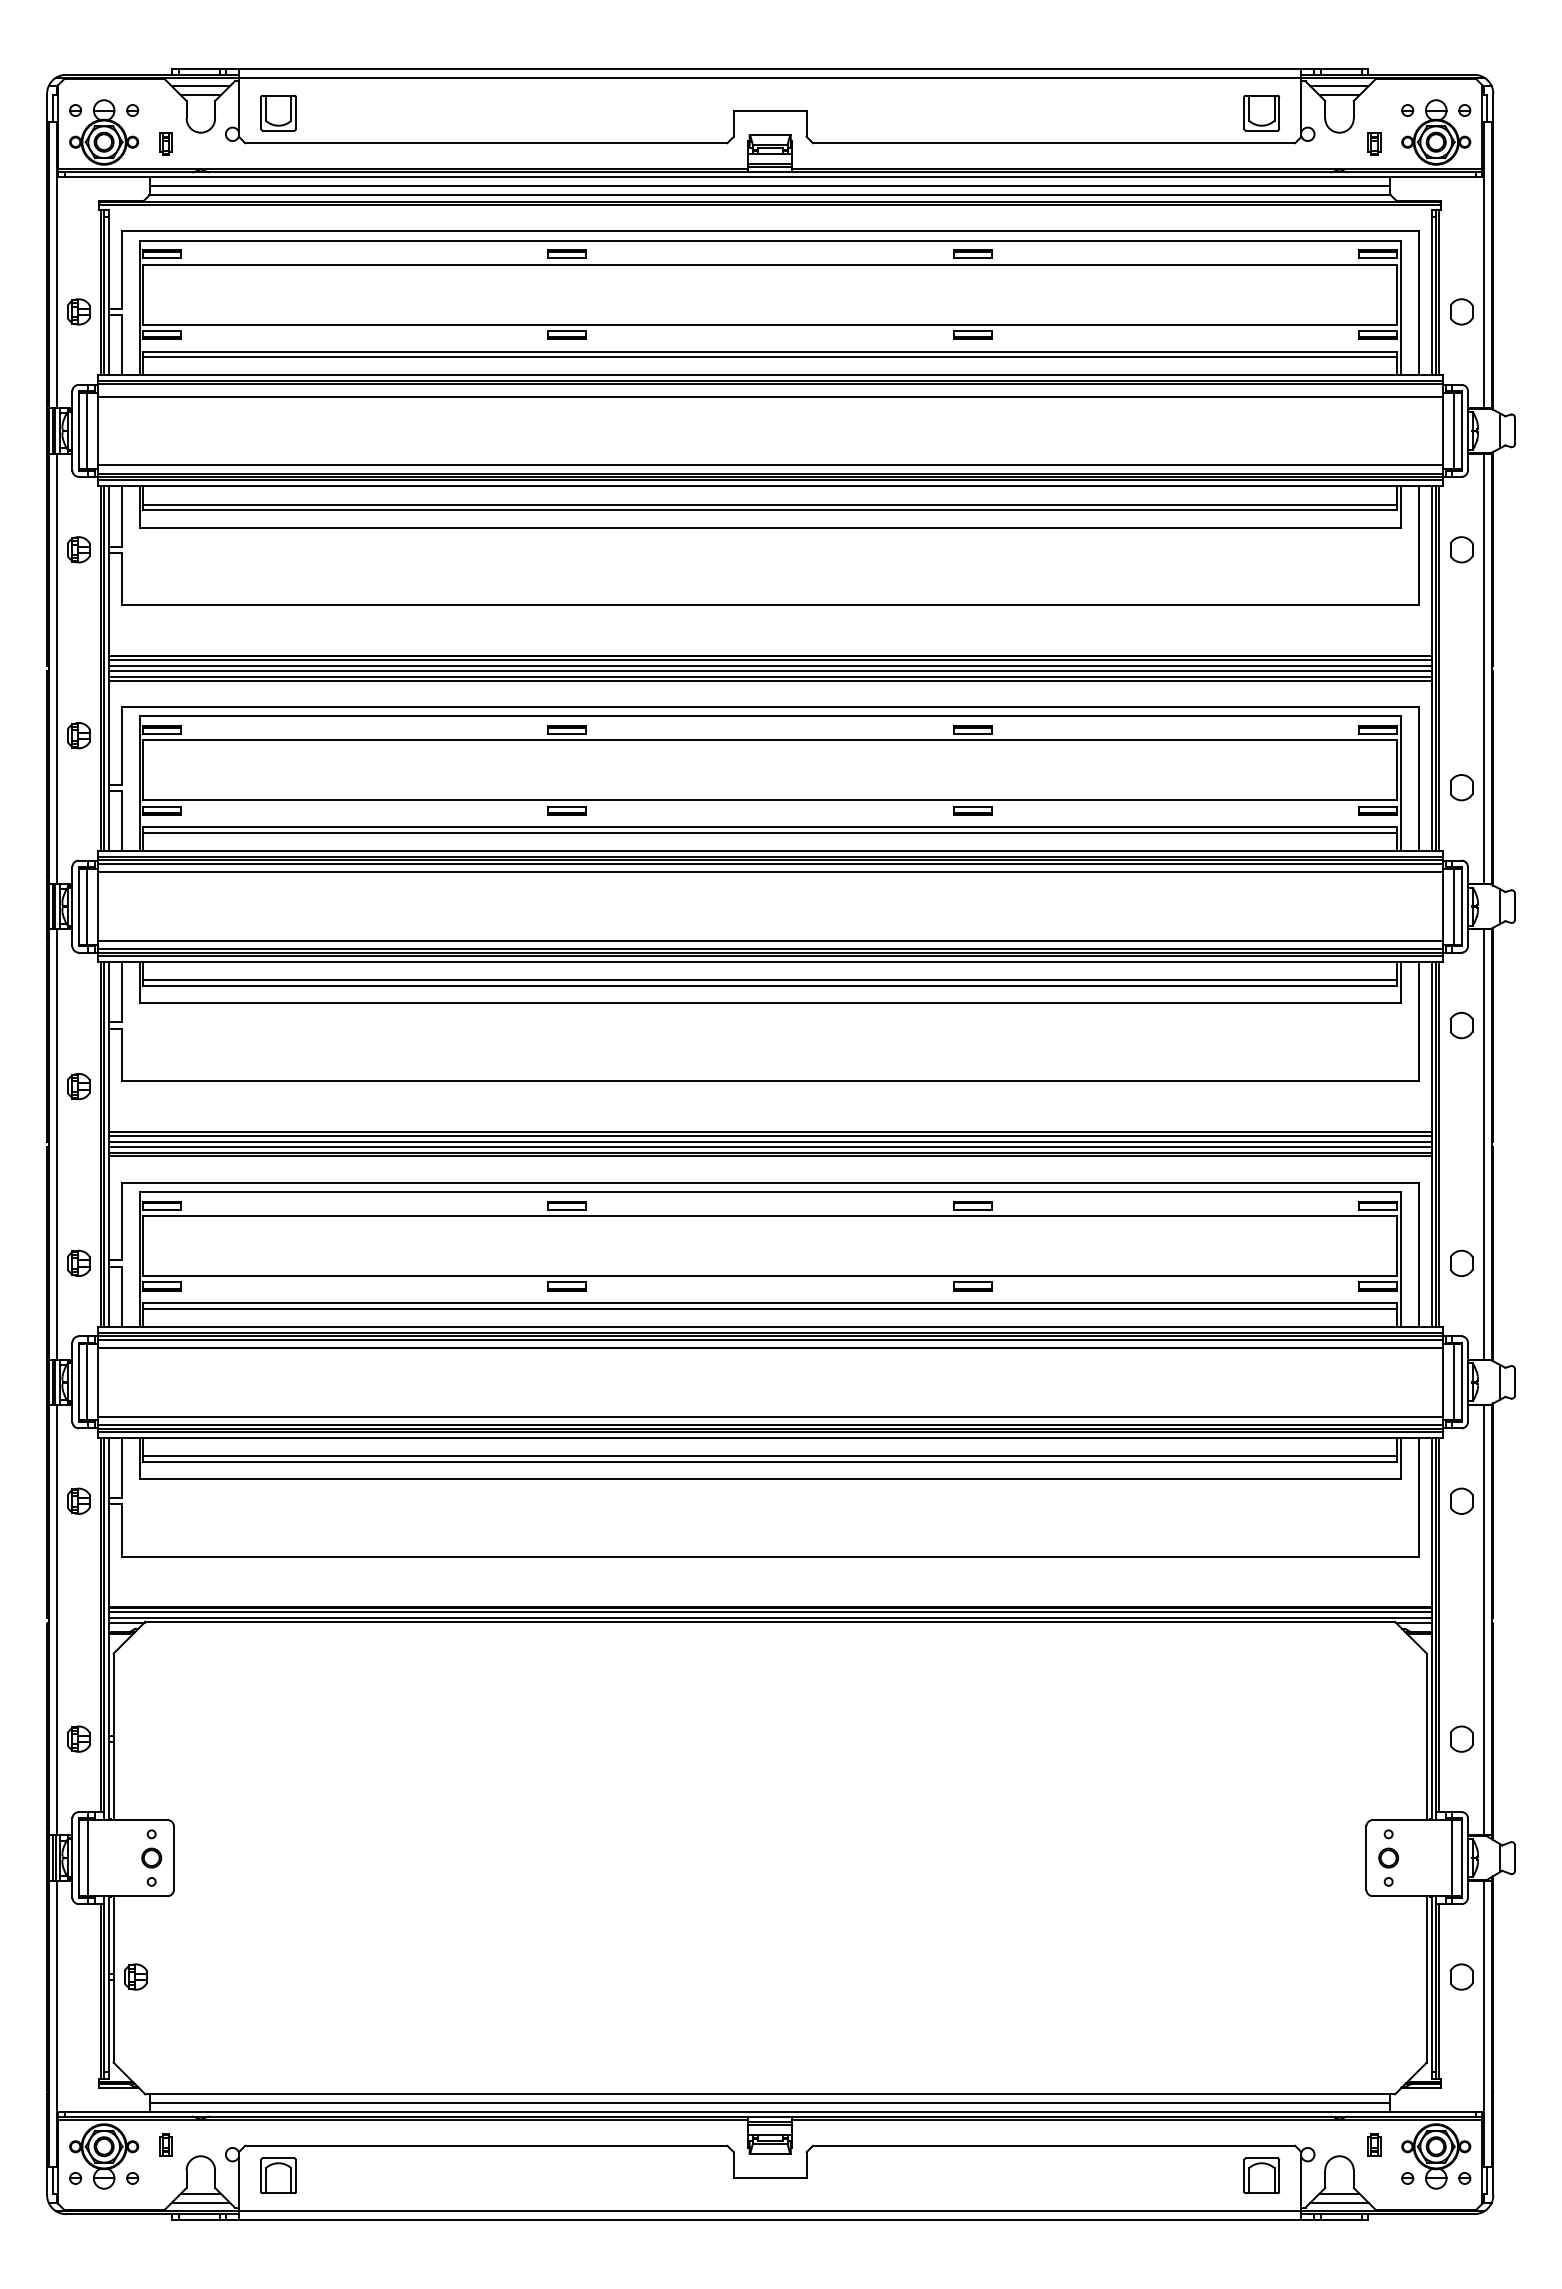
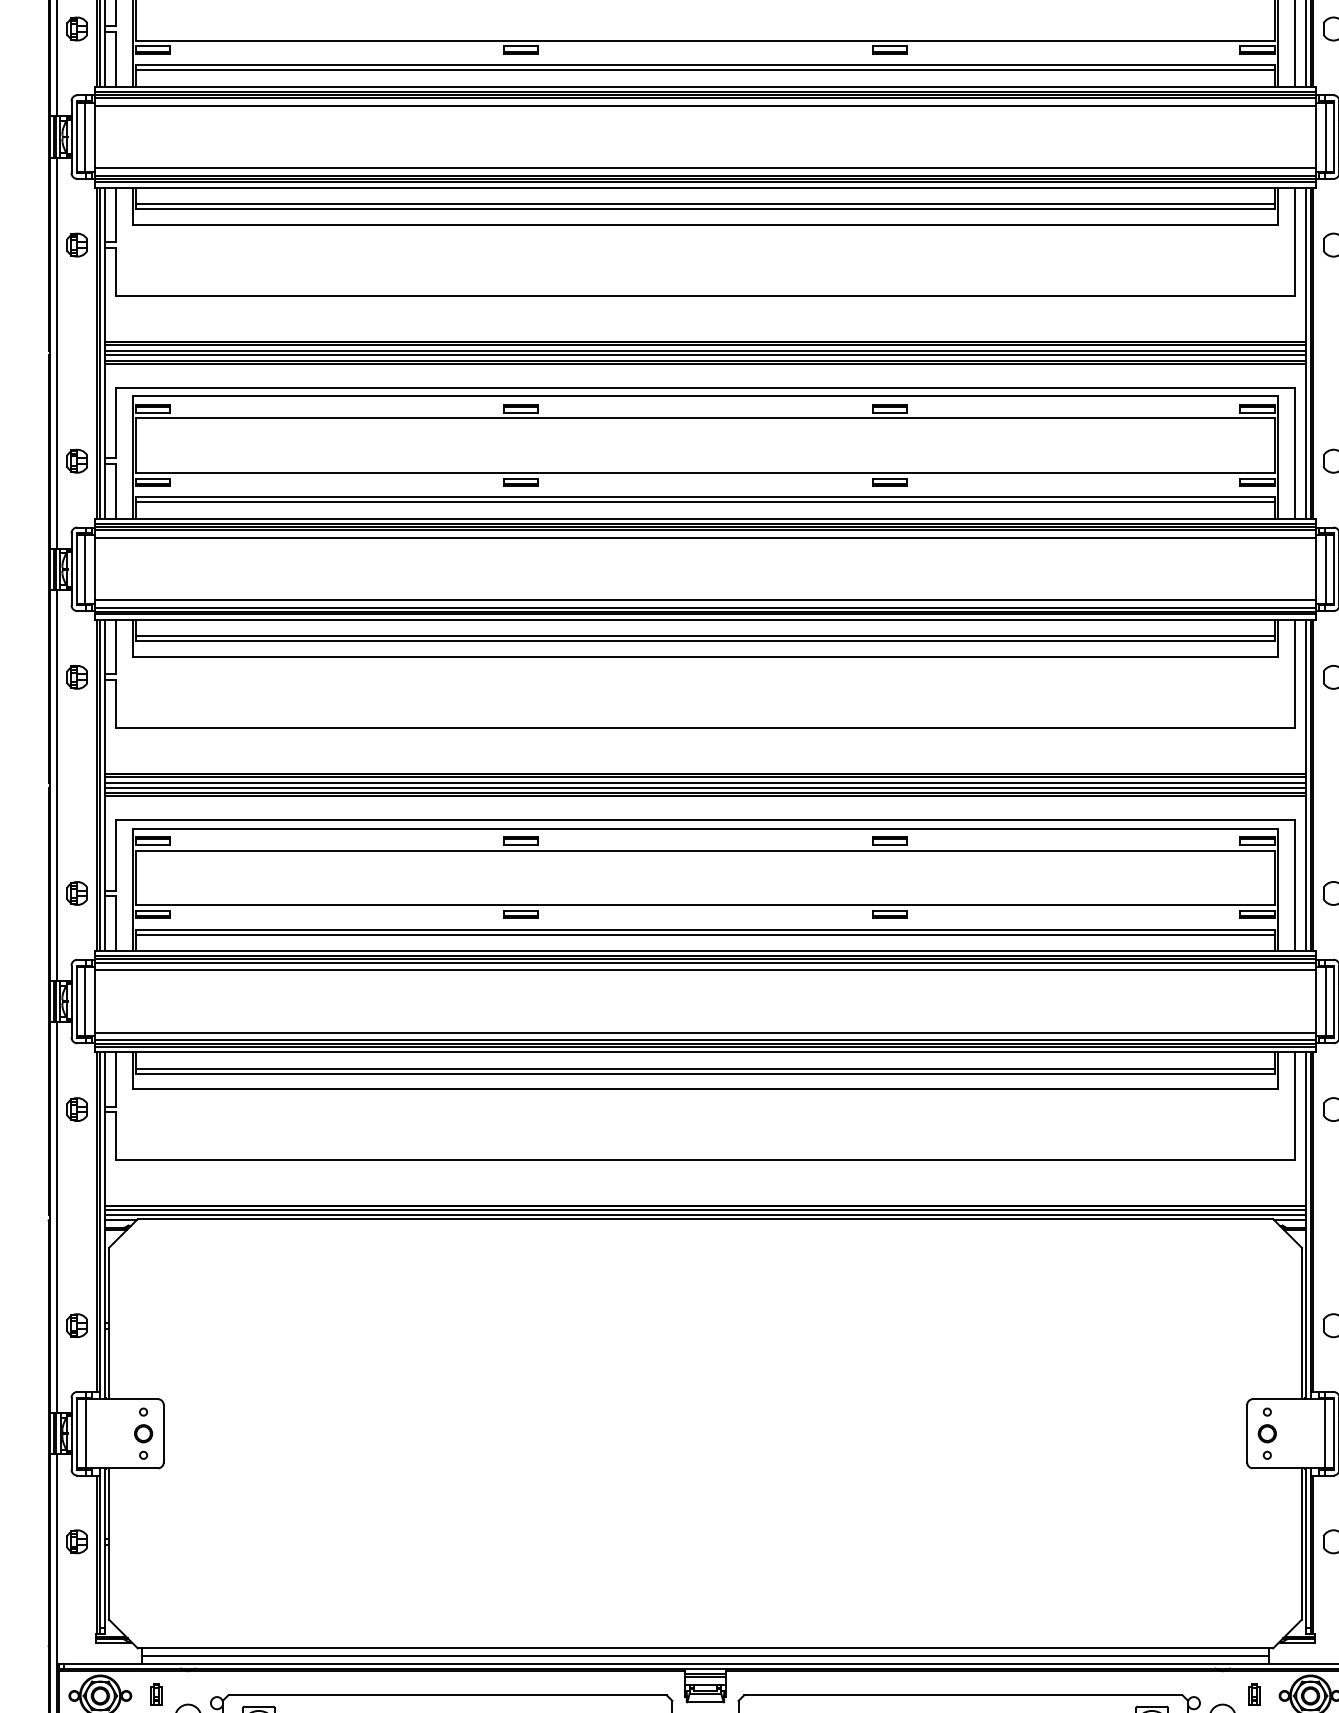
line: (769, 388) -> (704, 98), added
part: (78, 735) -> (77, 461), moved
part: (78, 1086) -> (77, 677), moved
part: (135, 1976) -> (77, 1541), moved

